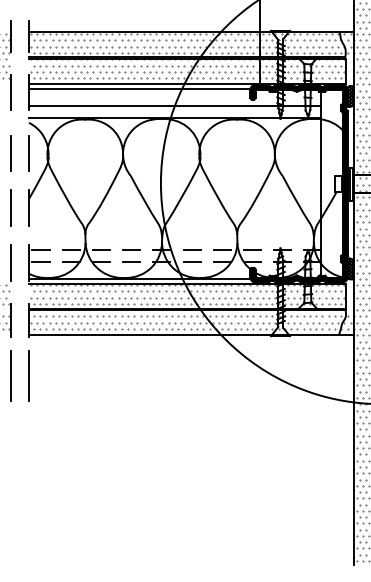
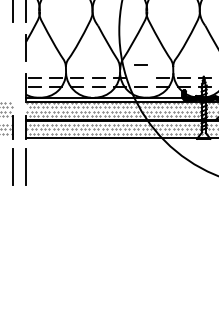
line: (11, 207) -> (13, 47), removed
line: (192, 249) -> (141, 64), moved
line: (11, 262) -> (13, 86), removed

